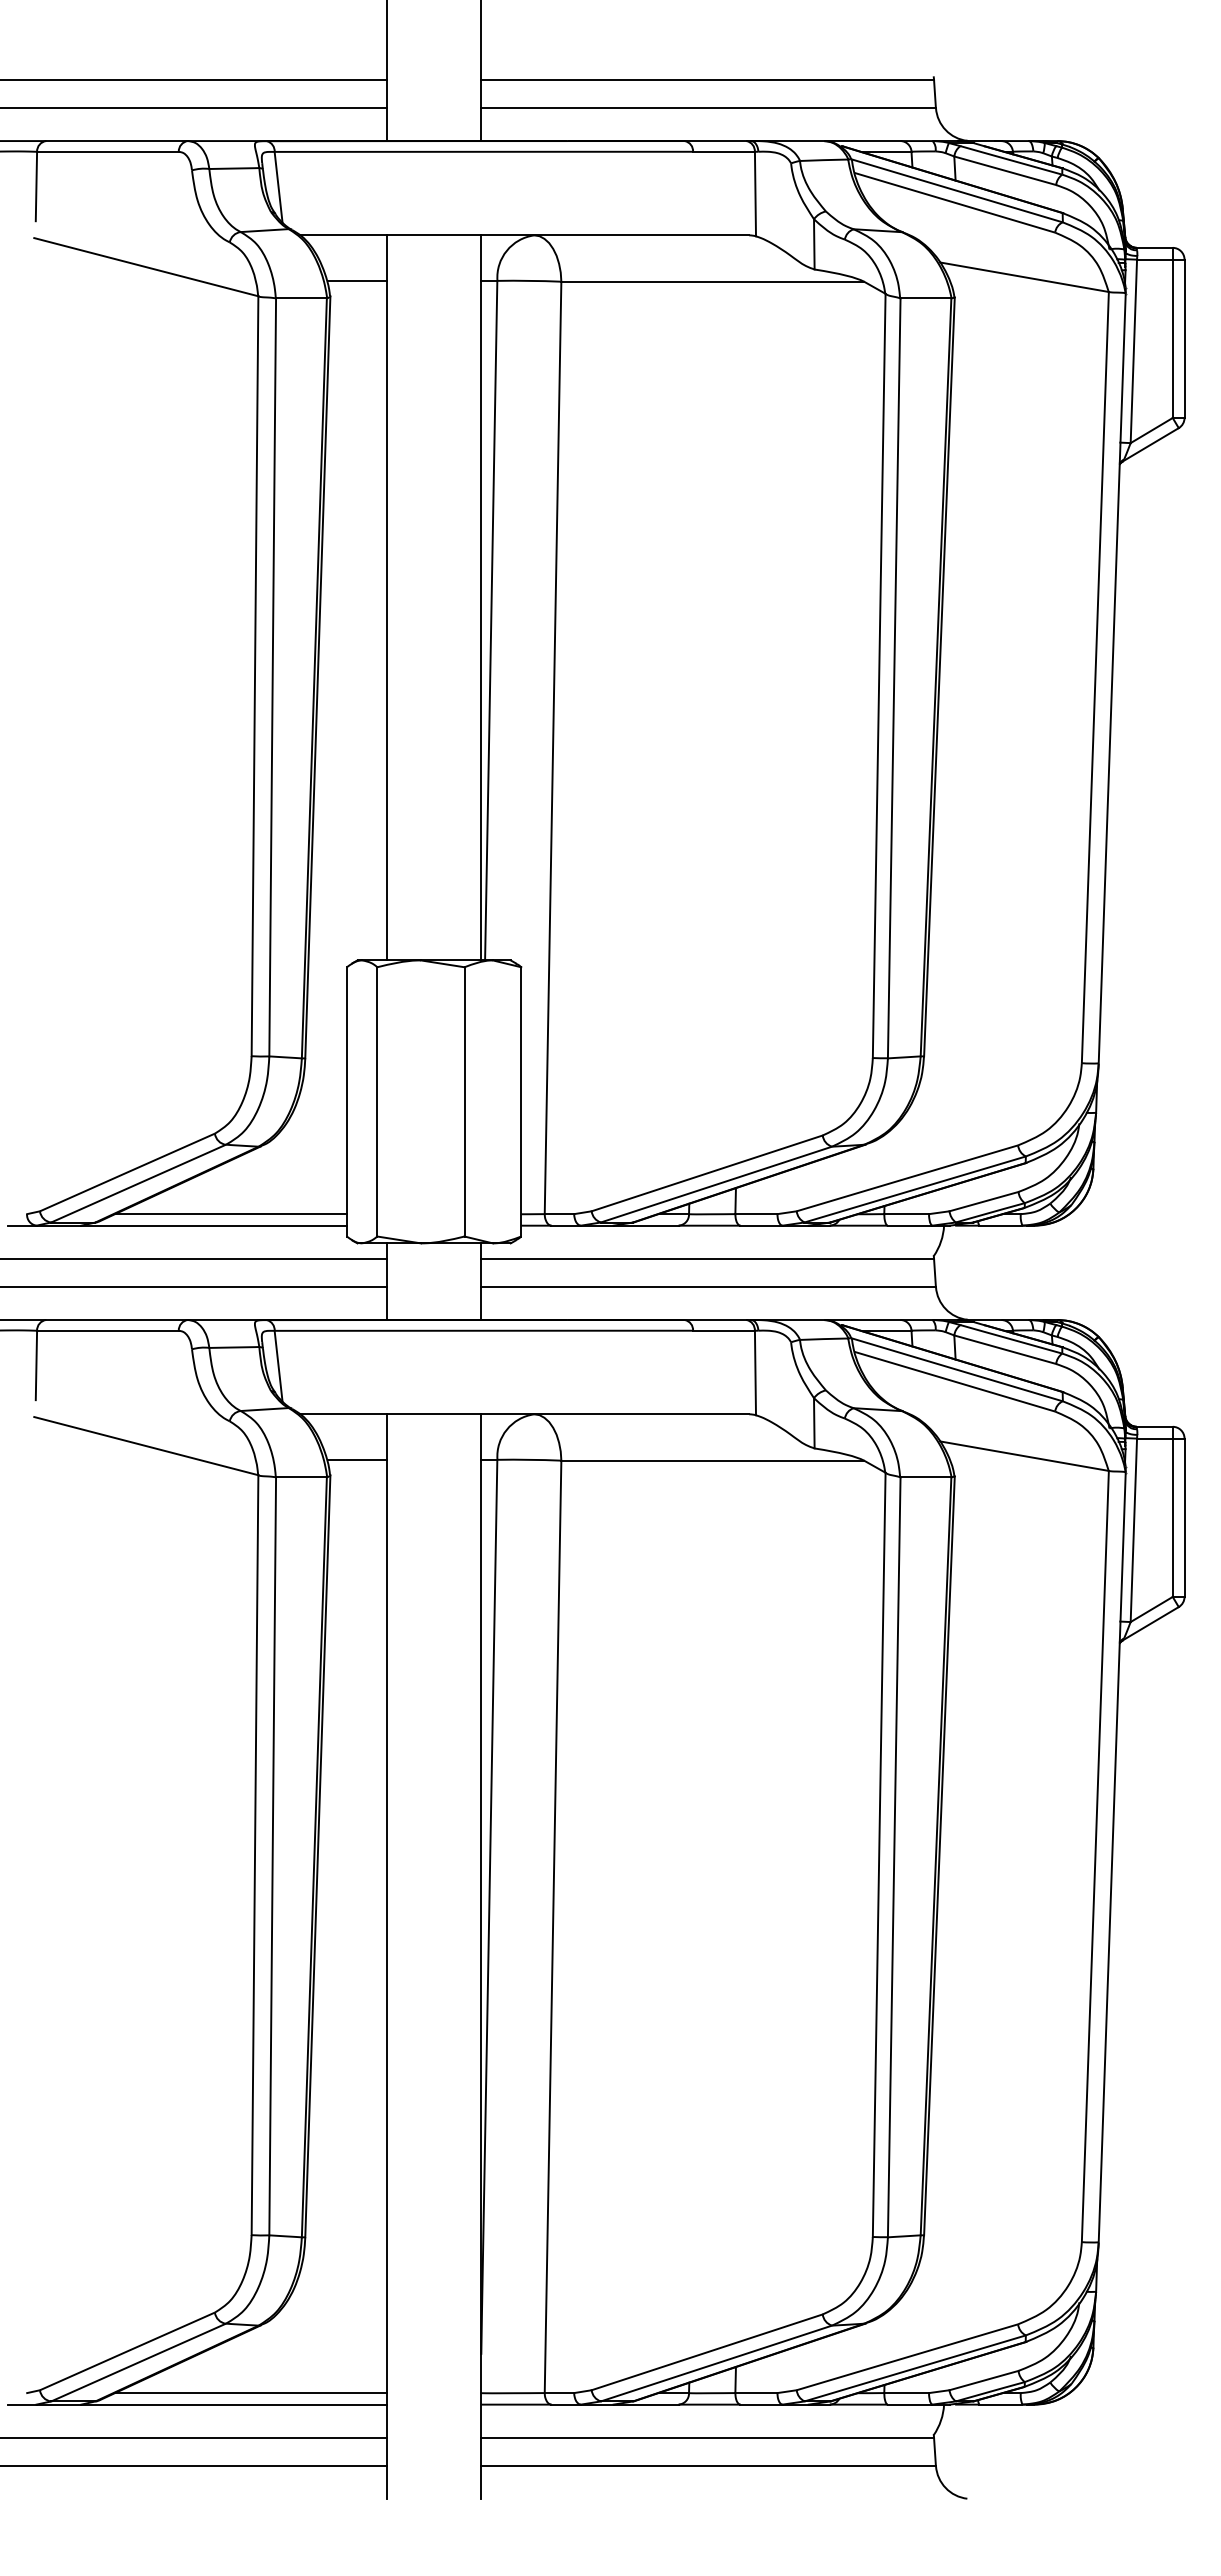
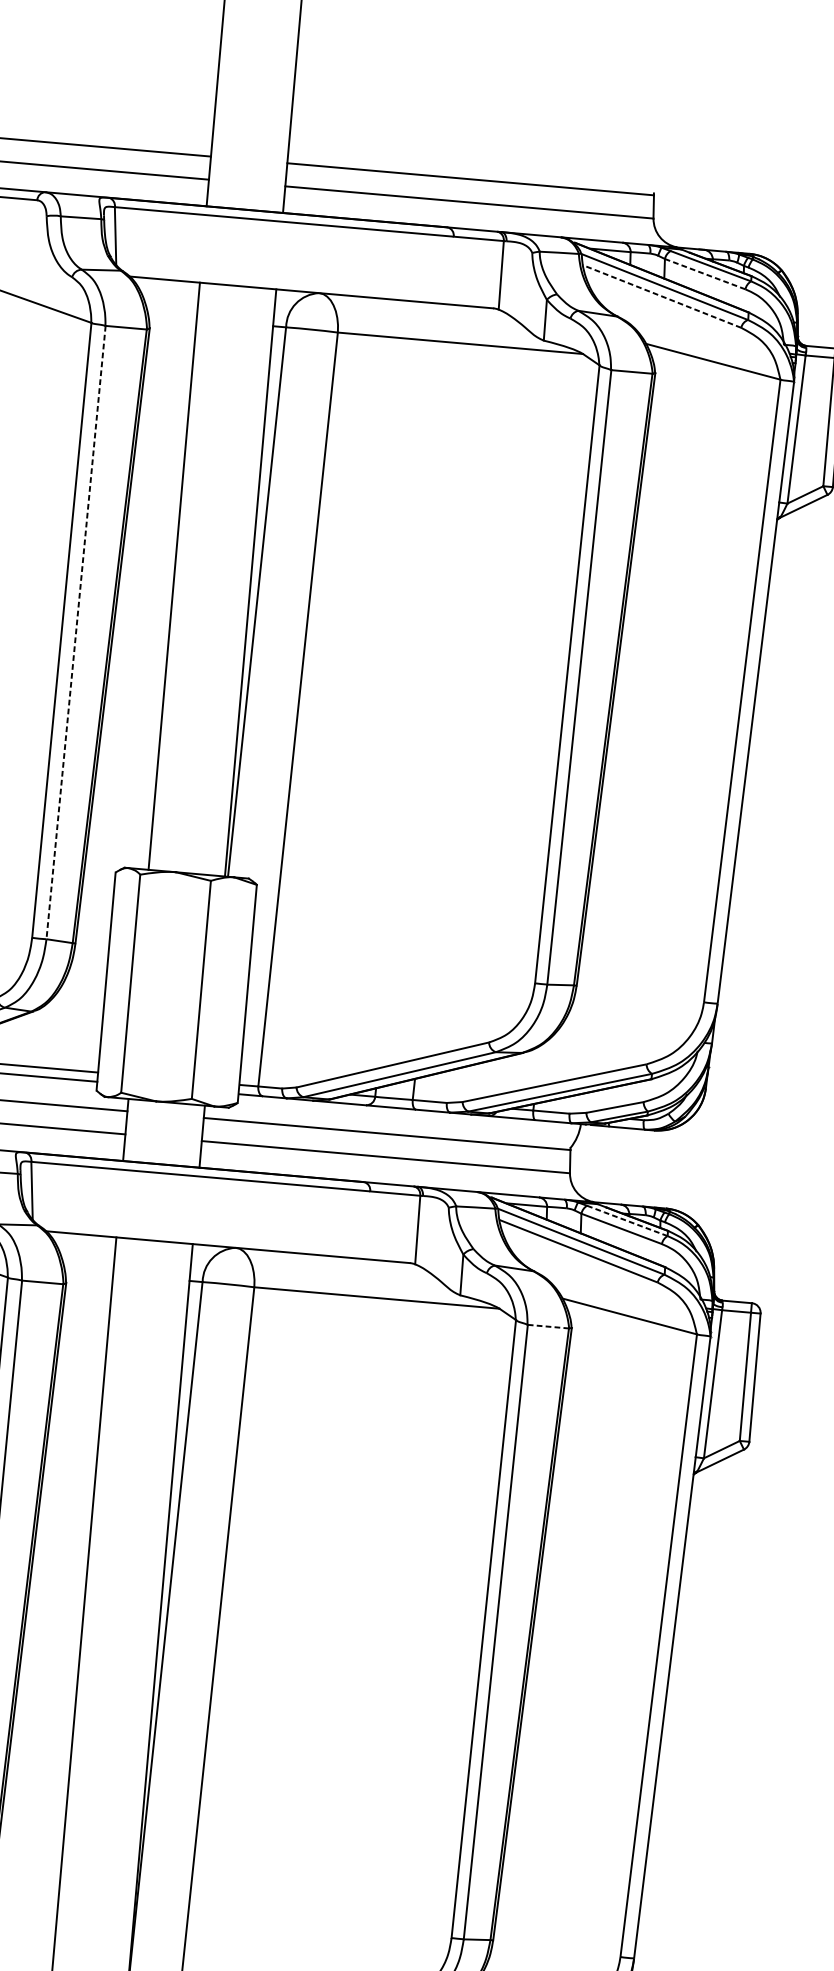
line: (1005, 170) -> (705, 273), solid -> dashed
line: (953, 202) -> (661, 296), solid -> dashed
line: (357, 280) -> (172, 317), removed
line: (272, 677) -> (75, 632), solid -> dashed
line: (1010, 1339) -> (626, 1220), solid -> dashed
line: (357, 1459) -> (89, 1271), removed
line: (926, 1477) -> (548, 1326), solid -> dashed

